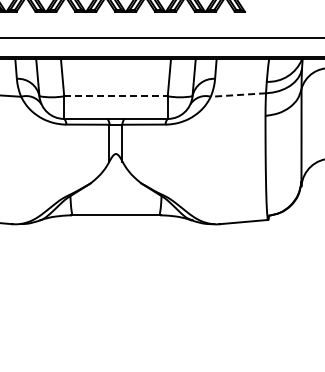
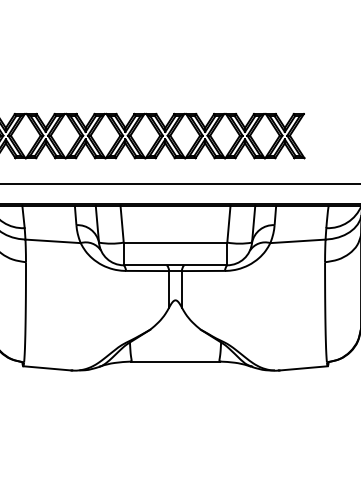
line: (237, 95) -> (297, 241), dashed -> solid
line: (115, 96) -> (175, 242), dashed -> solid

